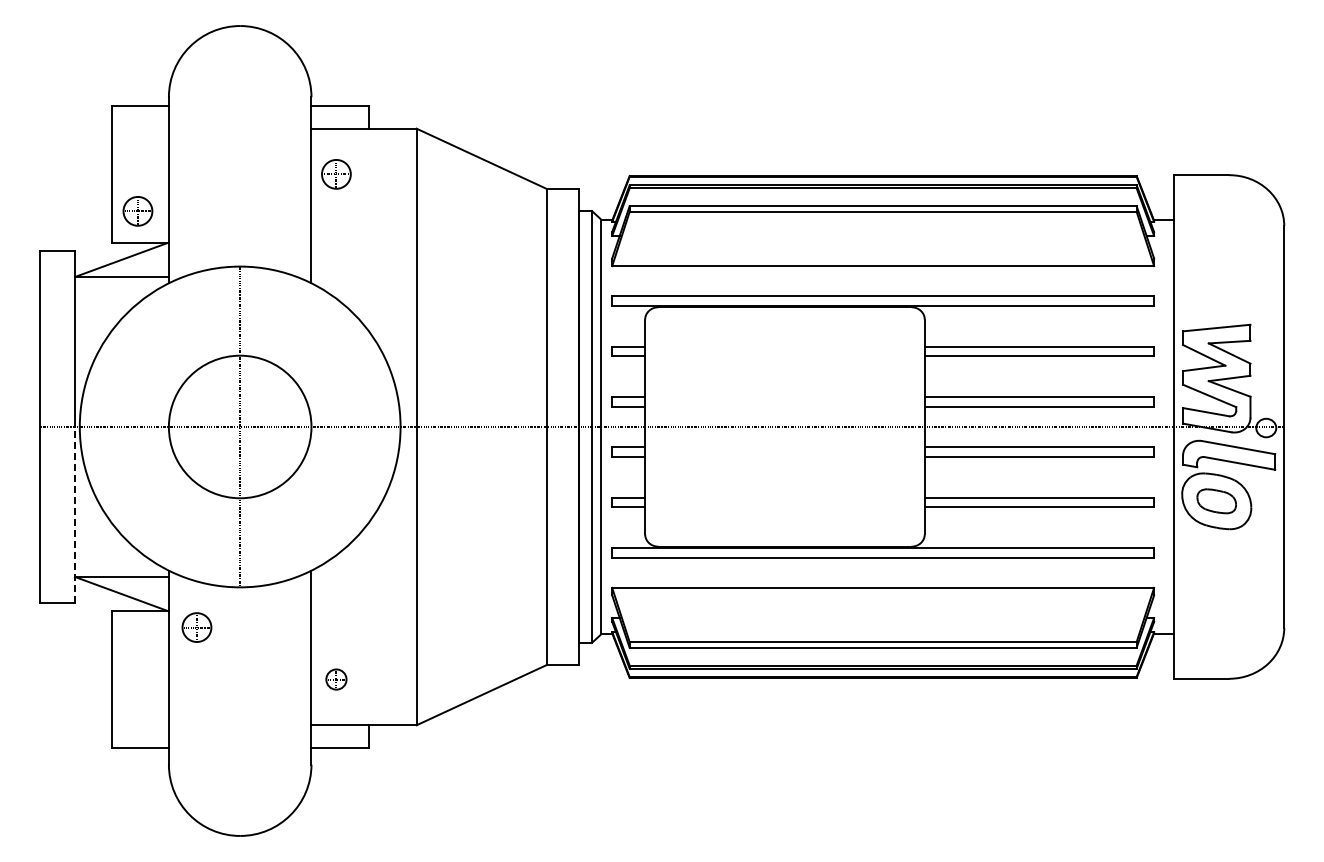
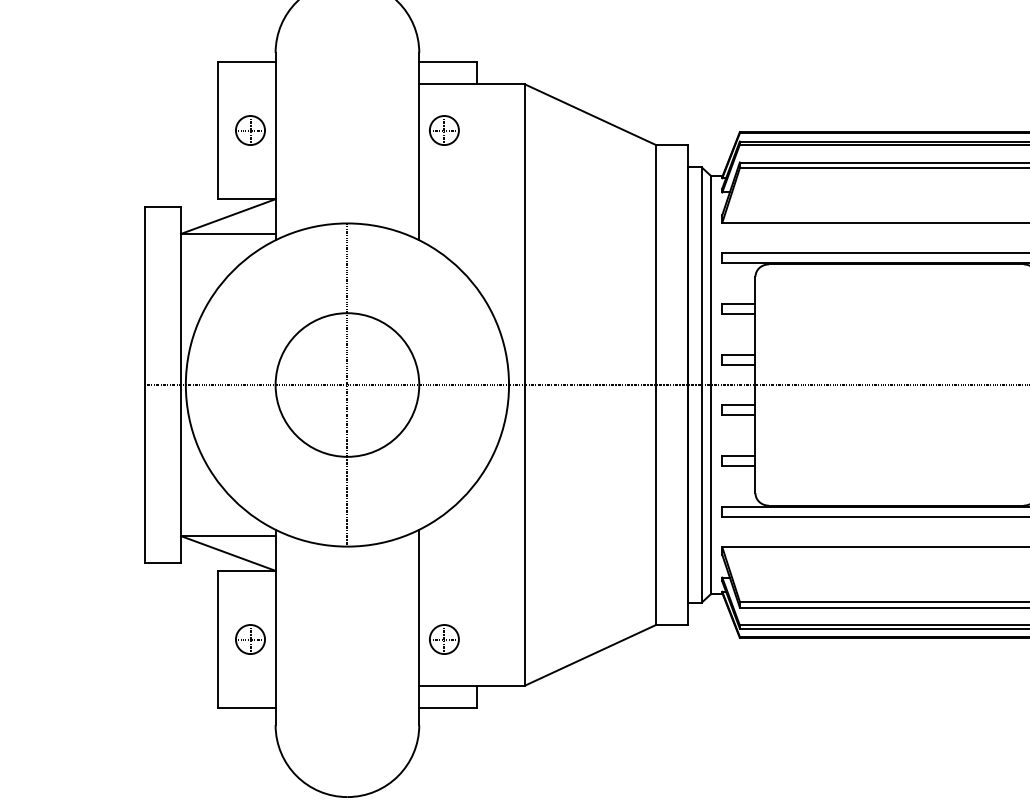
part: (137, 211) -> (250, 130), moved
line: (75, 514) -> (181, 473), dashed -> solid
part: (196, 627) -> (250, 639), moved
part: (336, 679) -> (444, 639), size x1.43

